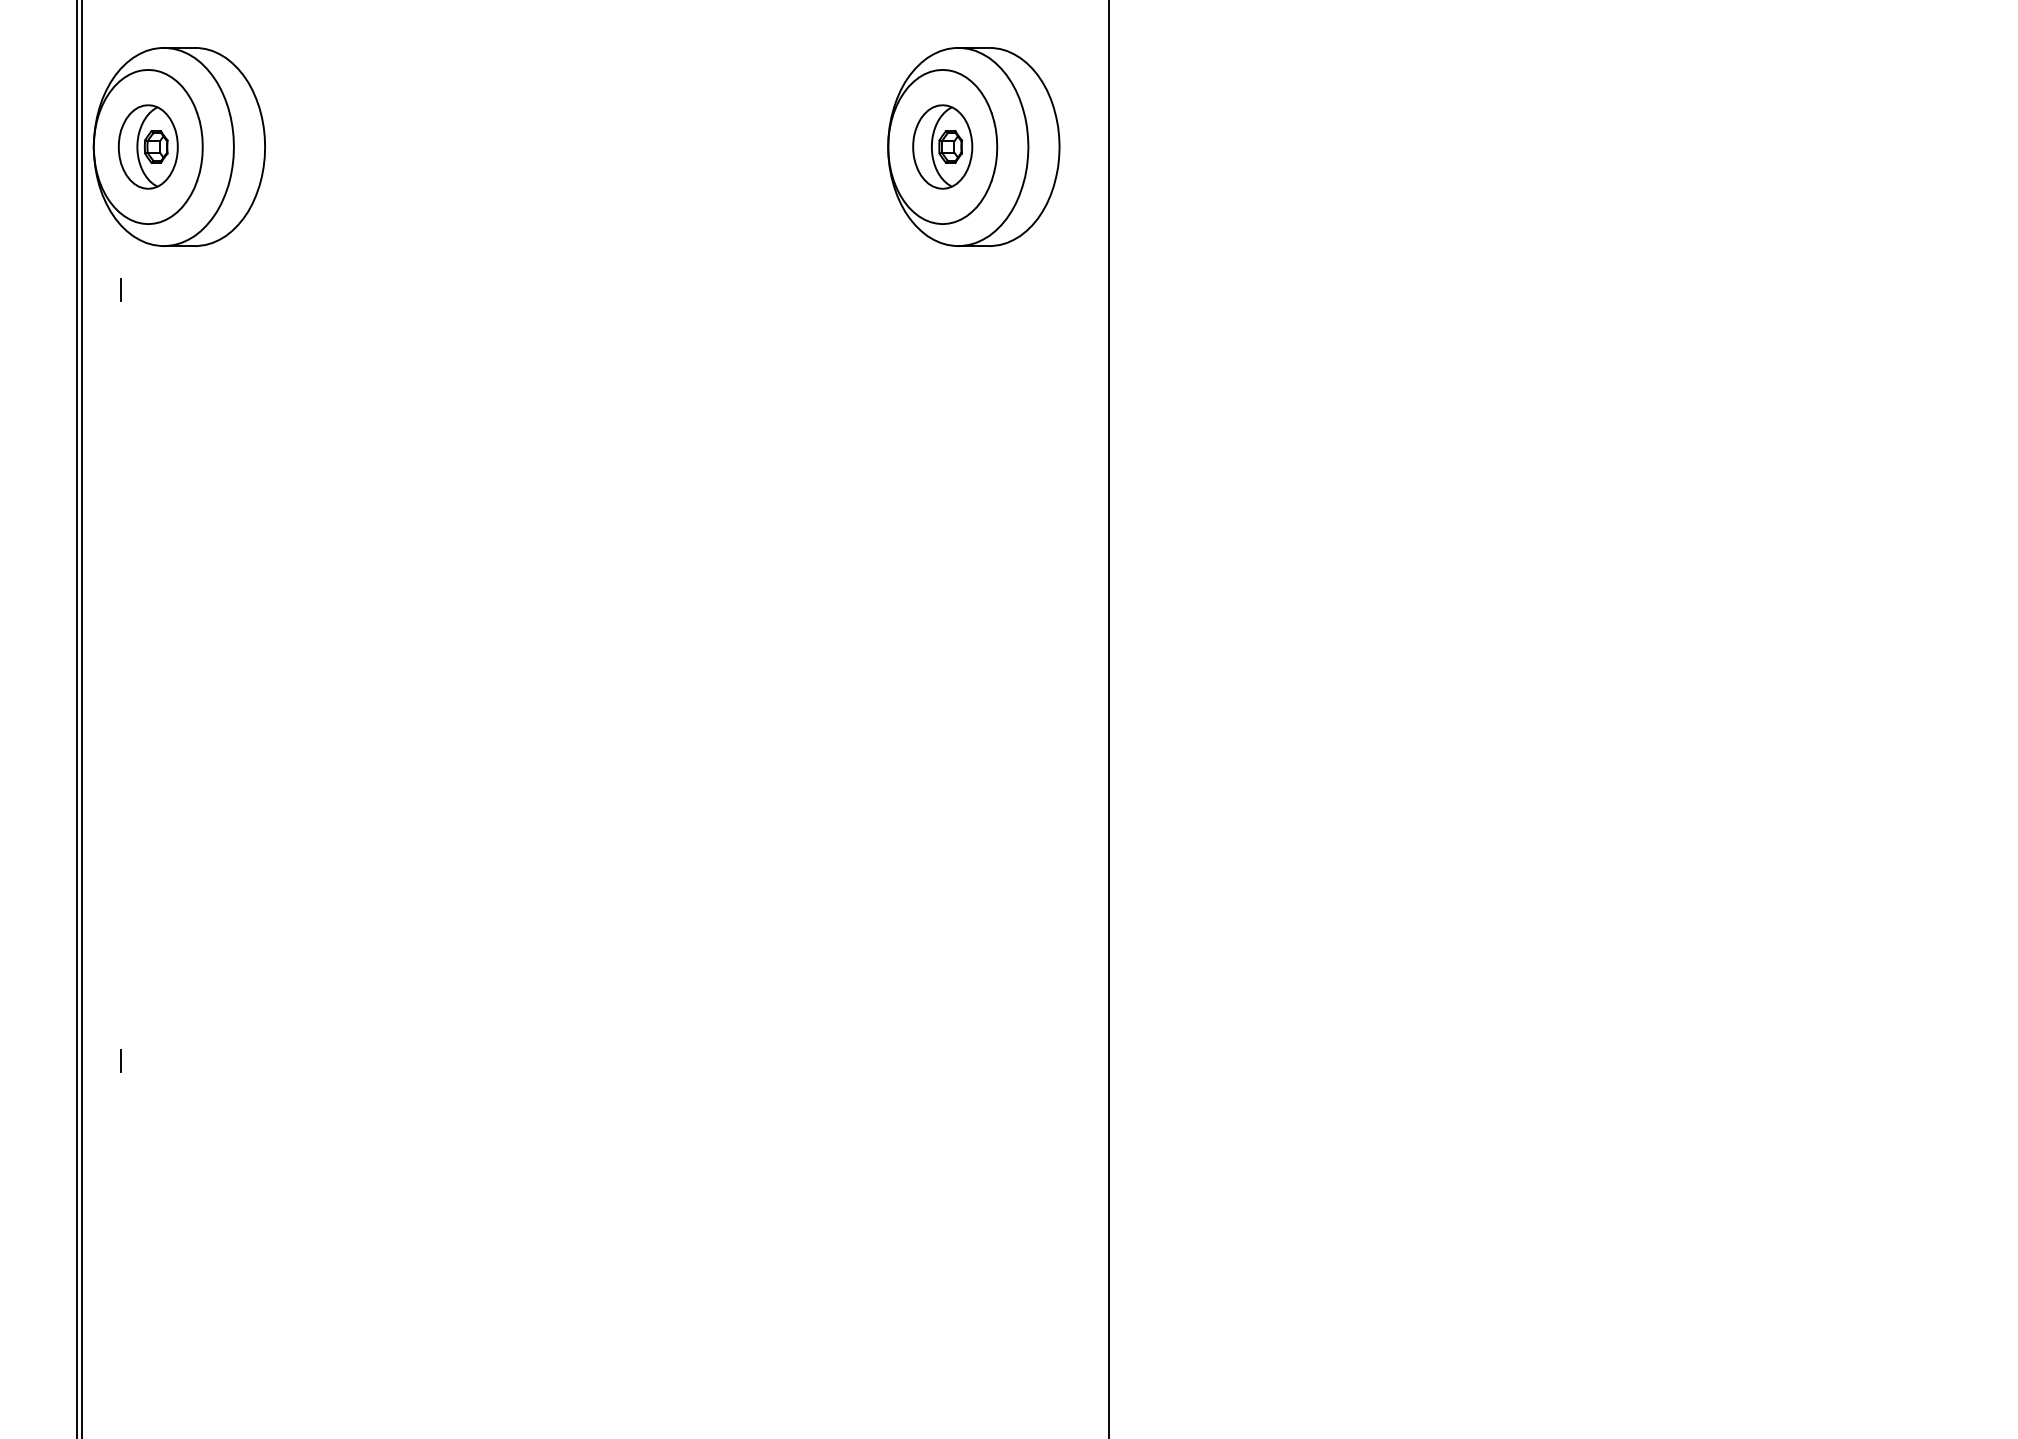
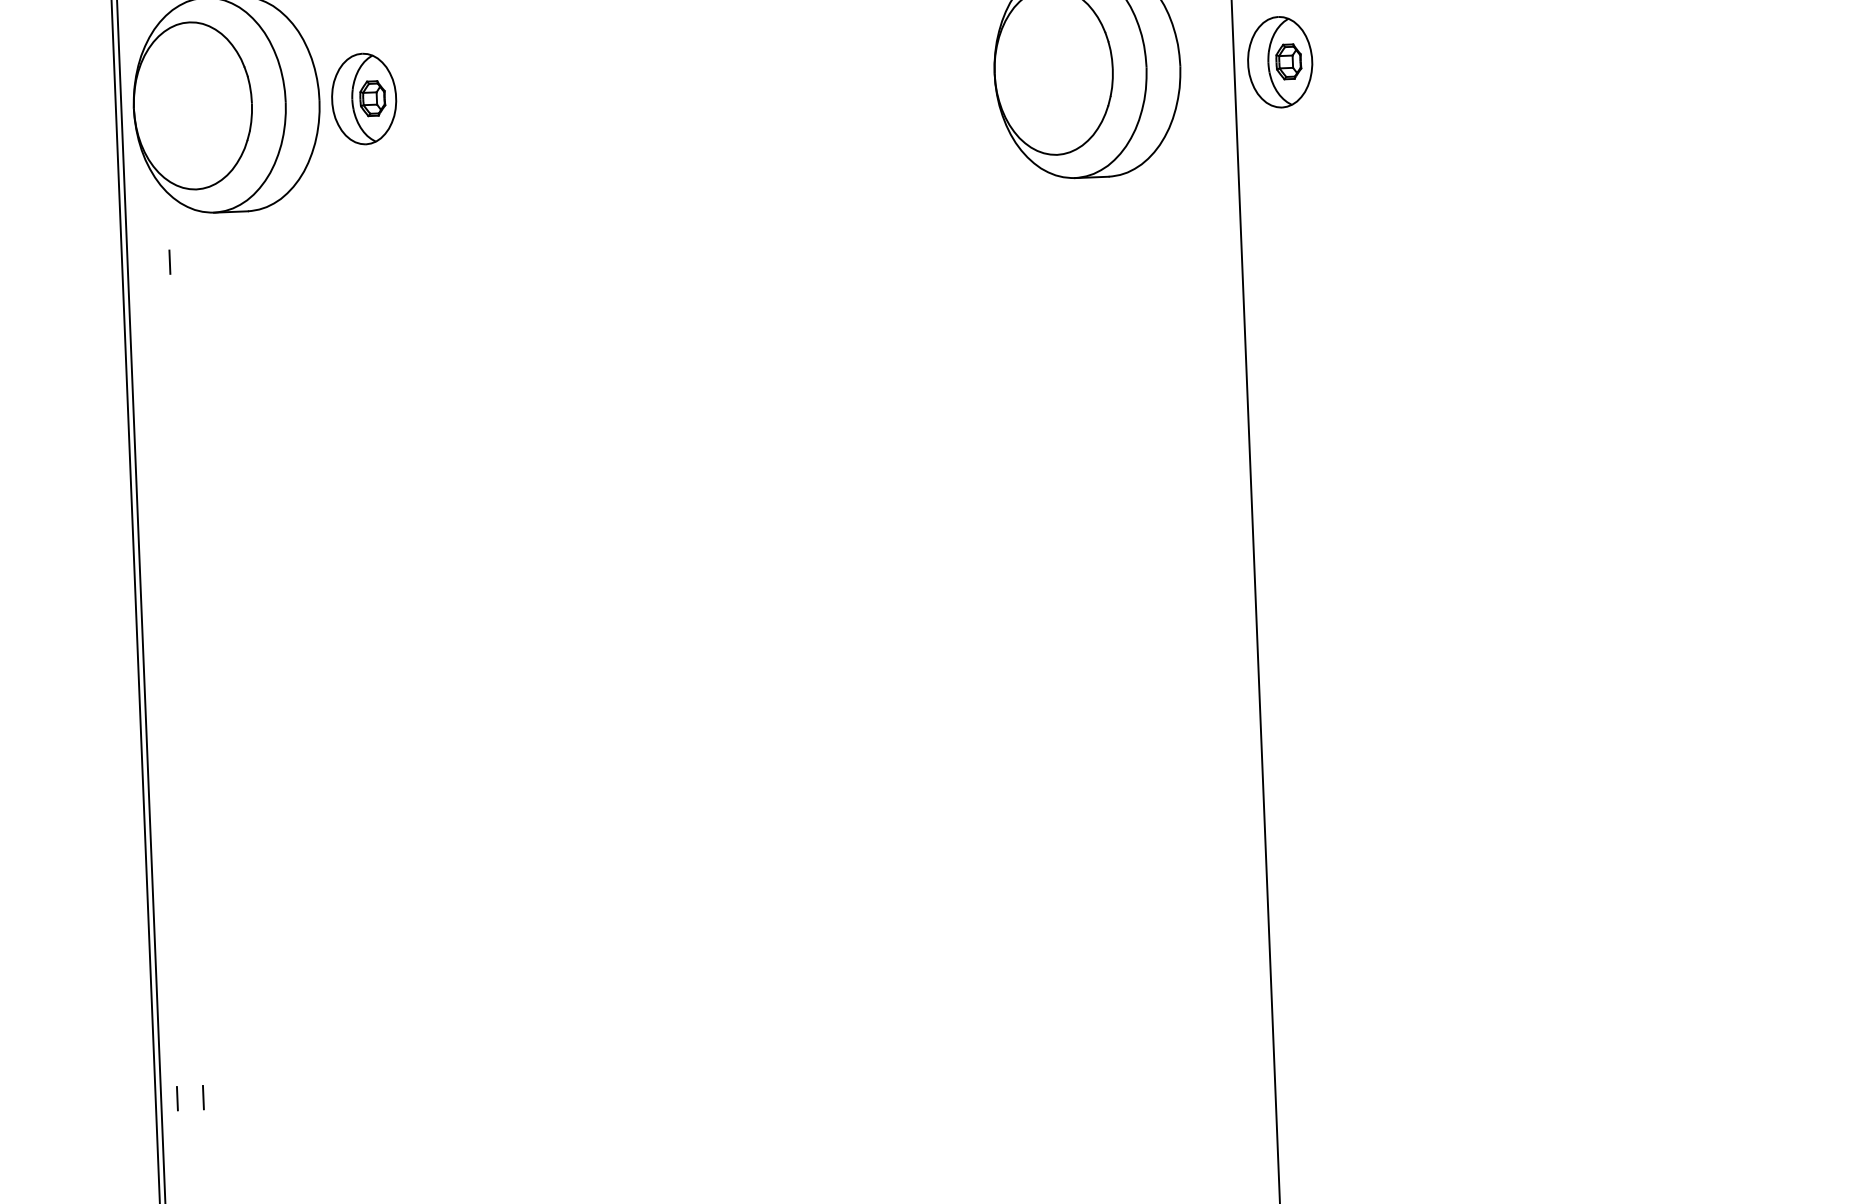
part: (148, 146) -> (364, 98), moved
part: (942, 146) -> (1279, 61), moved
line: (96, 1060) -> (176, 1097), added

